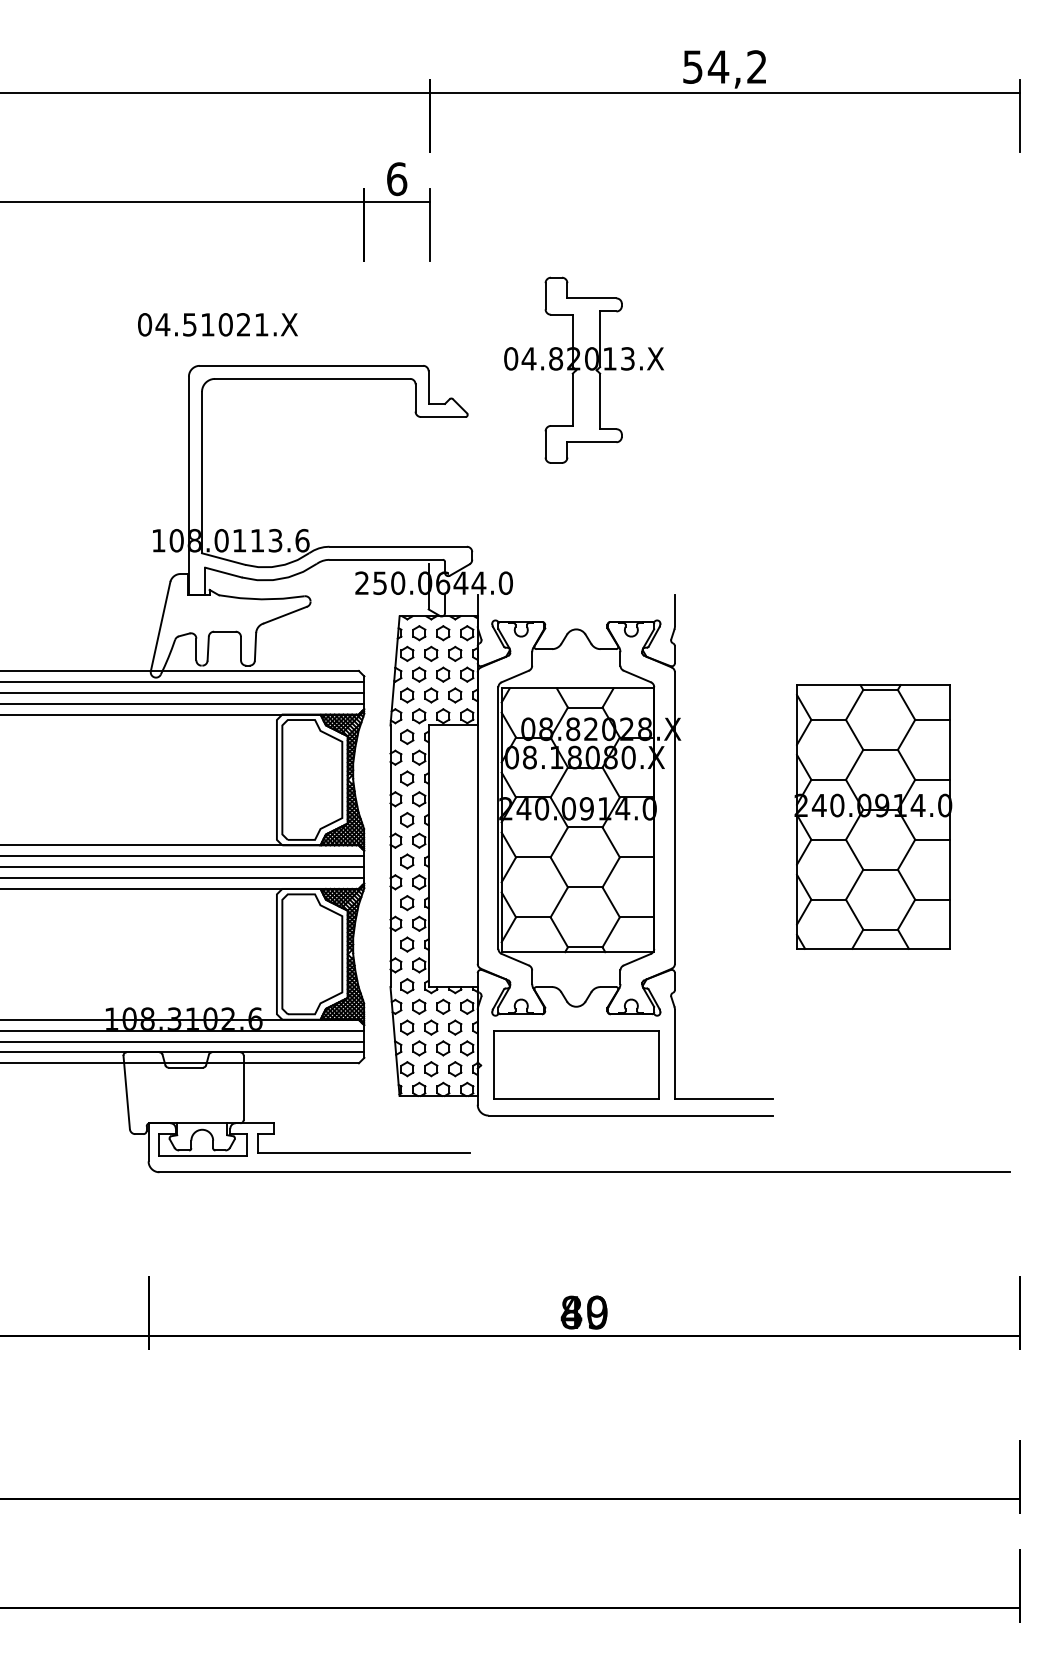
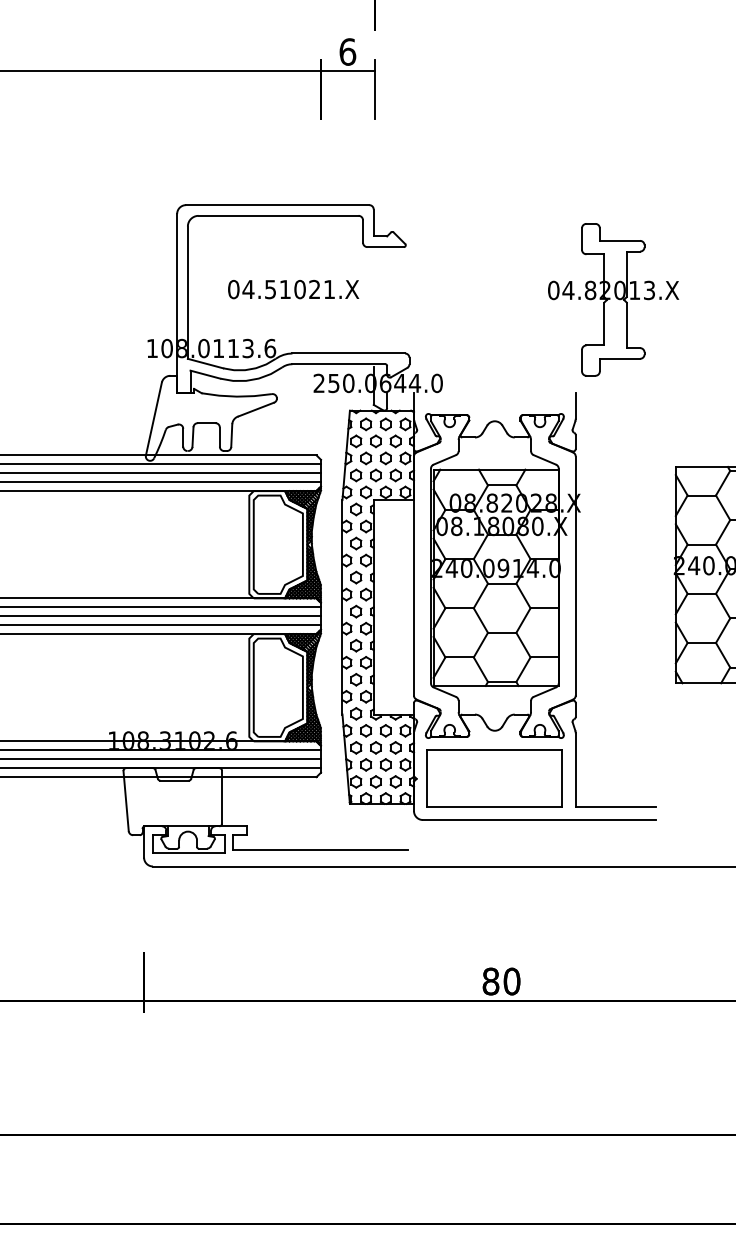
text: (217, 324) -> (293, 289), moved
part: (583, 369) -> (613, 299), moved
text: (583, 1312) -> (500, 981), 49 -> 80

